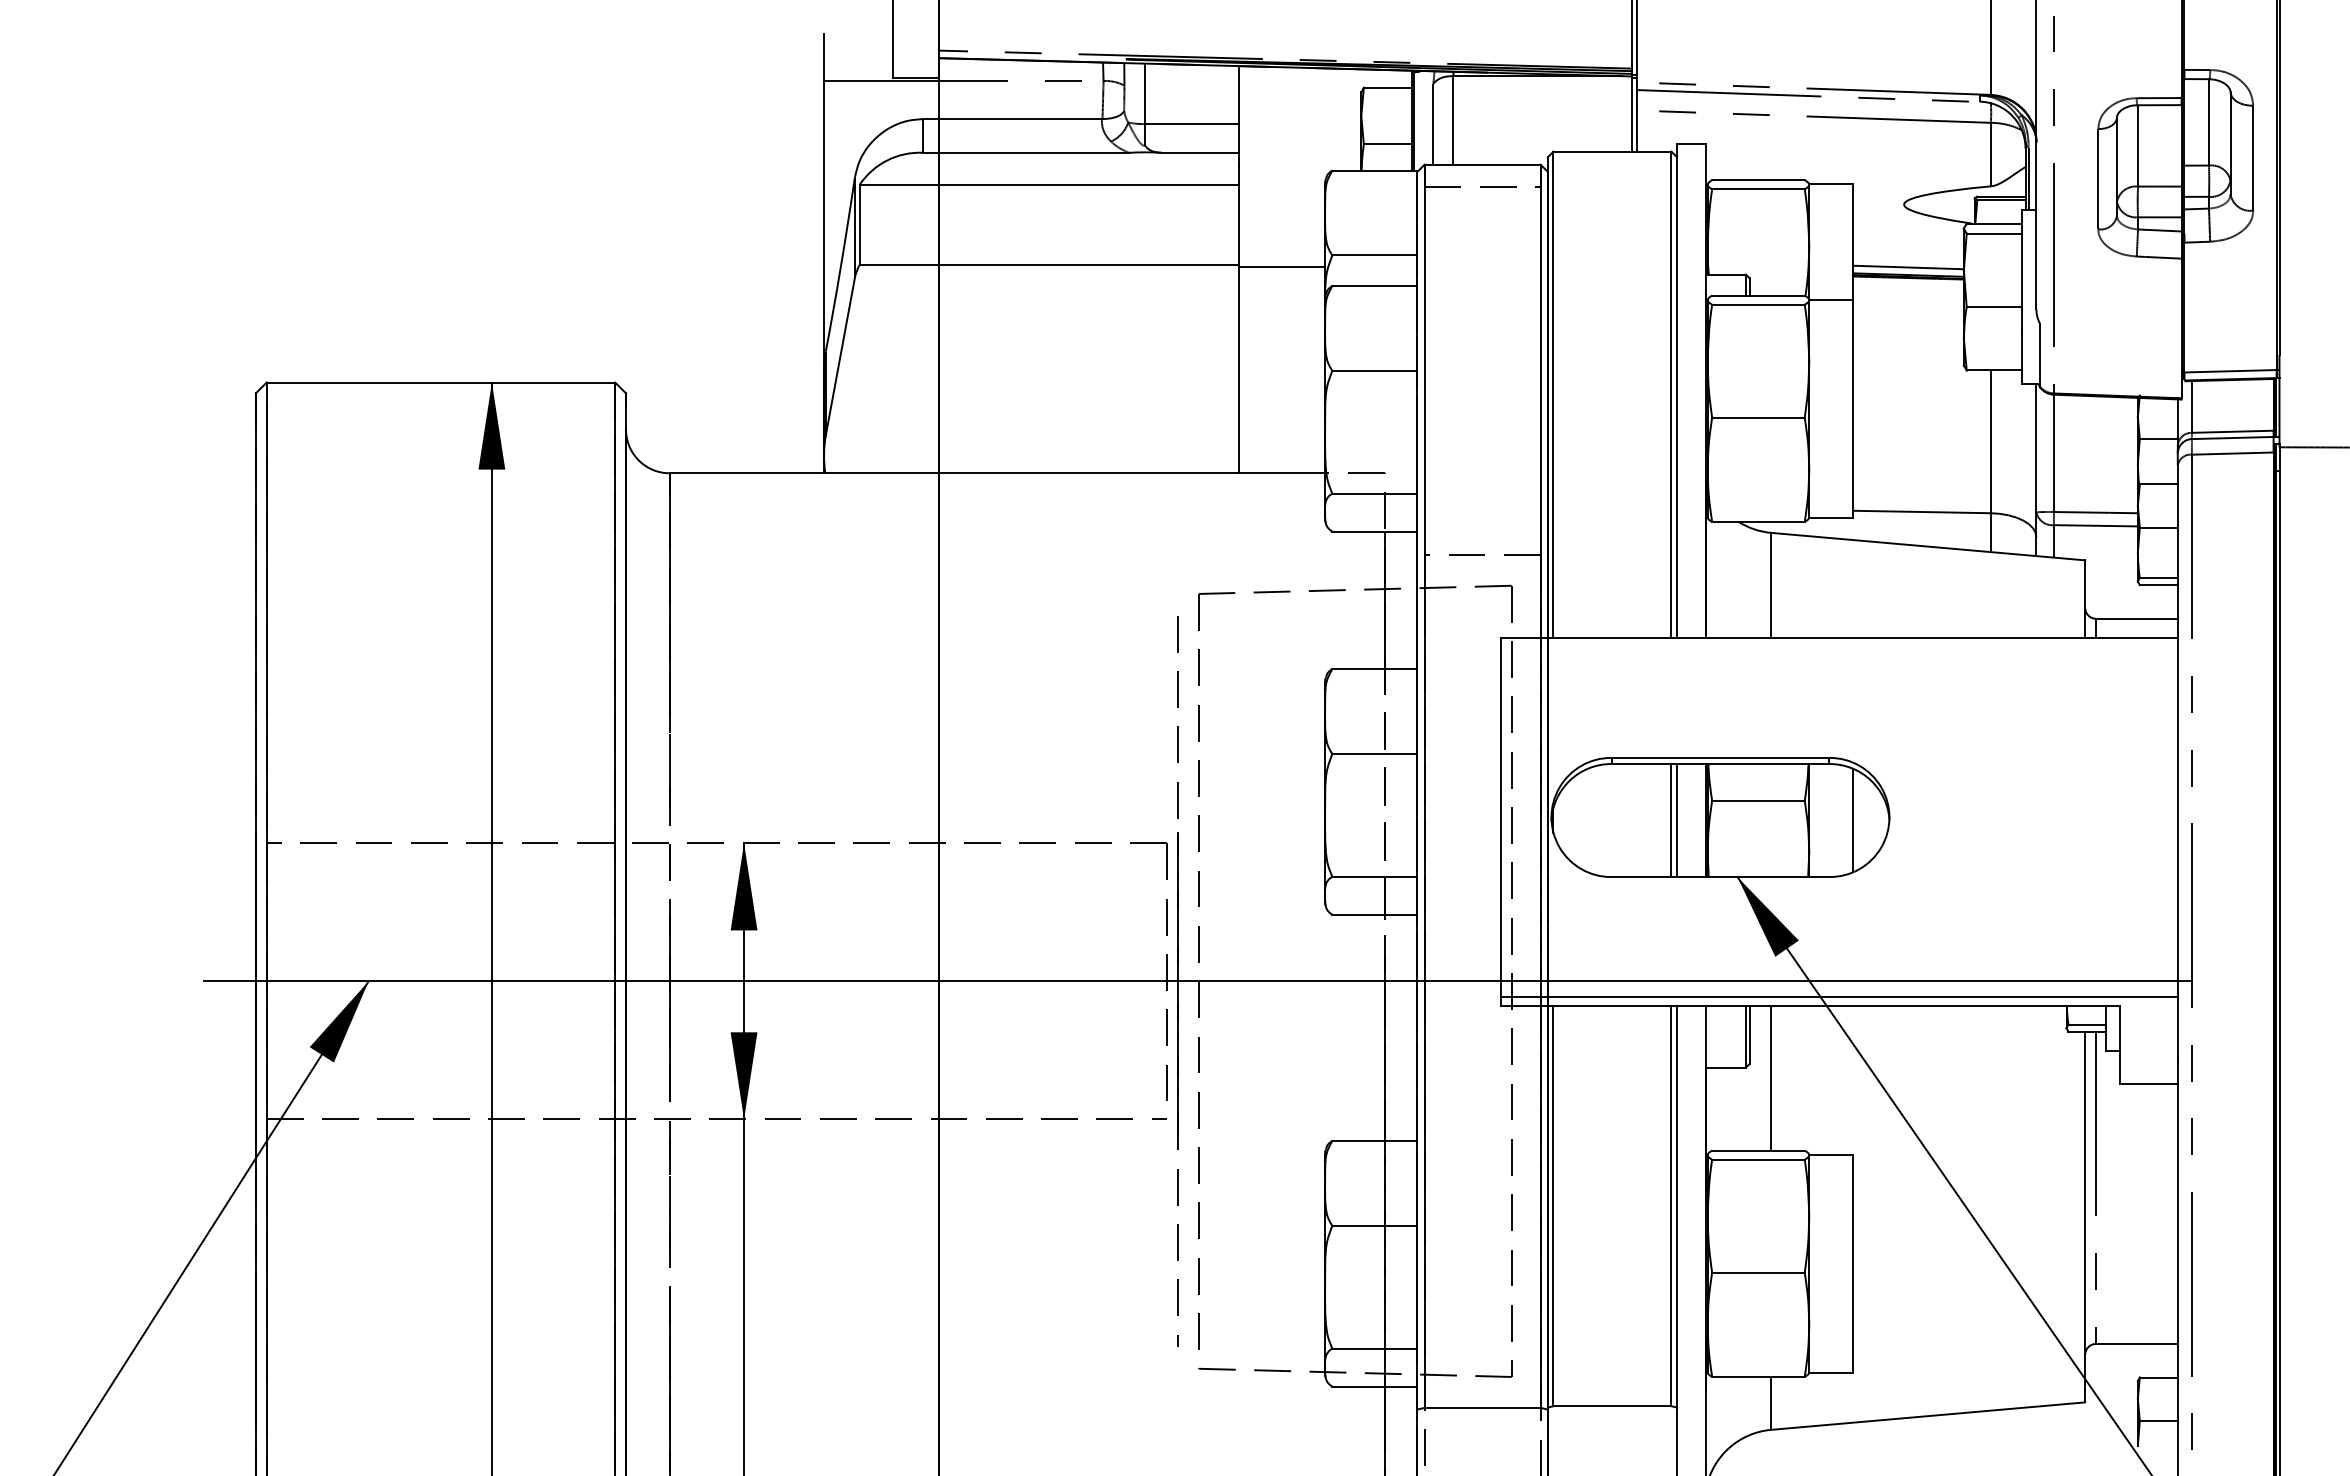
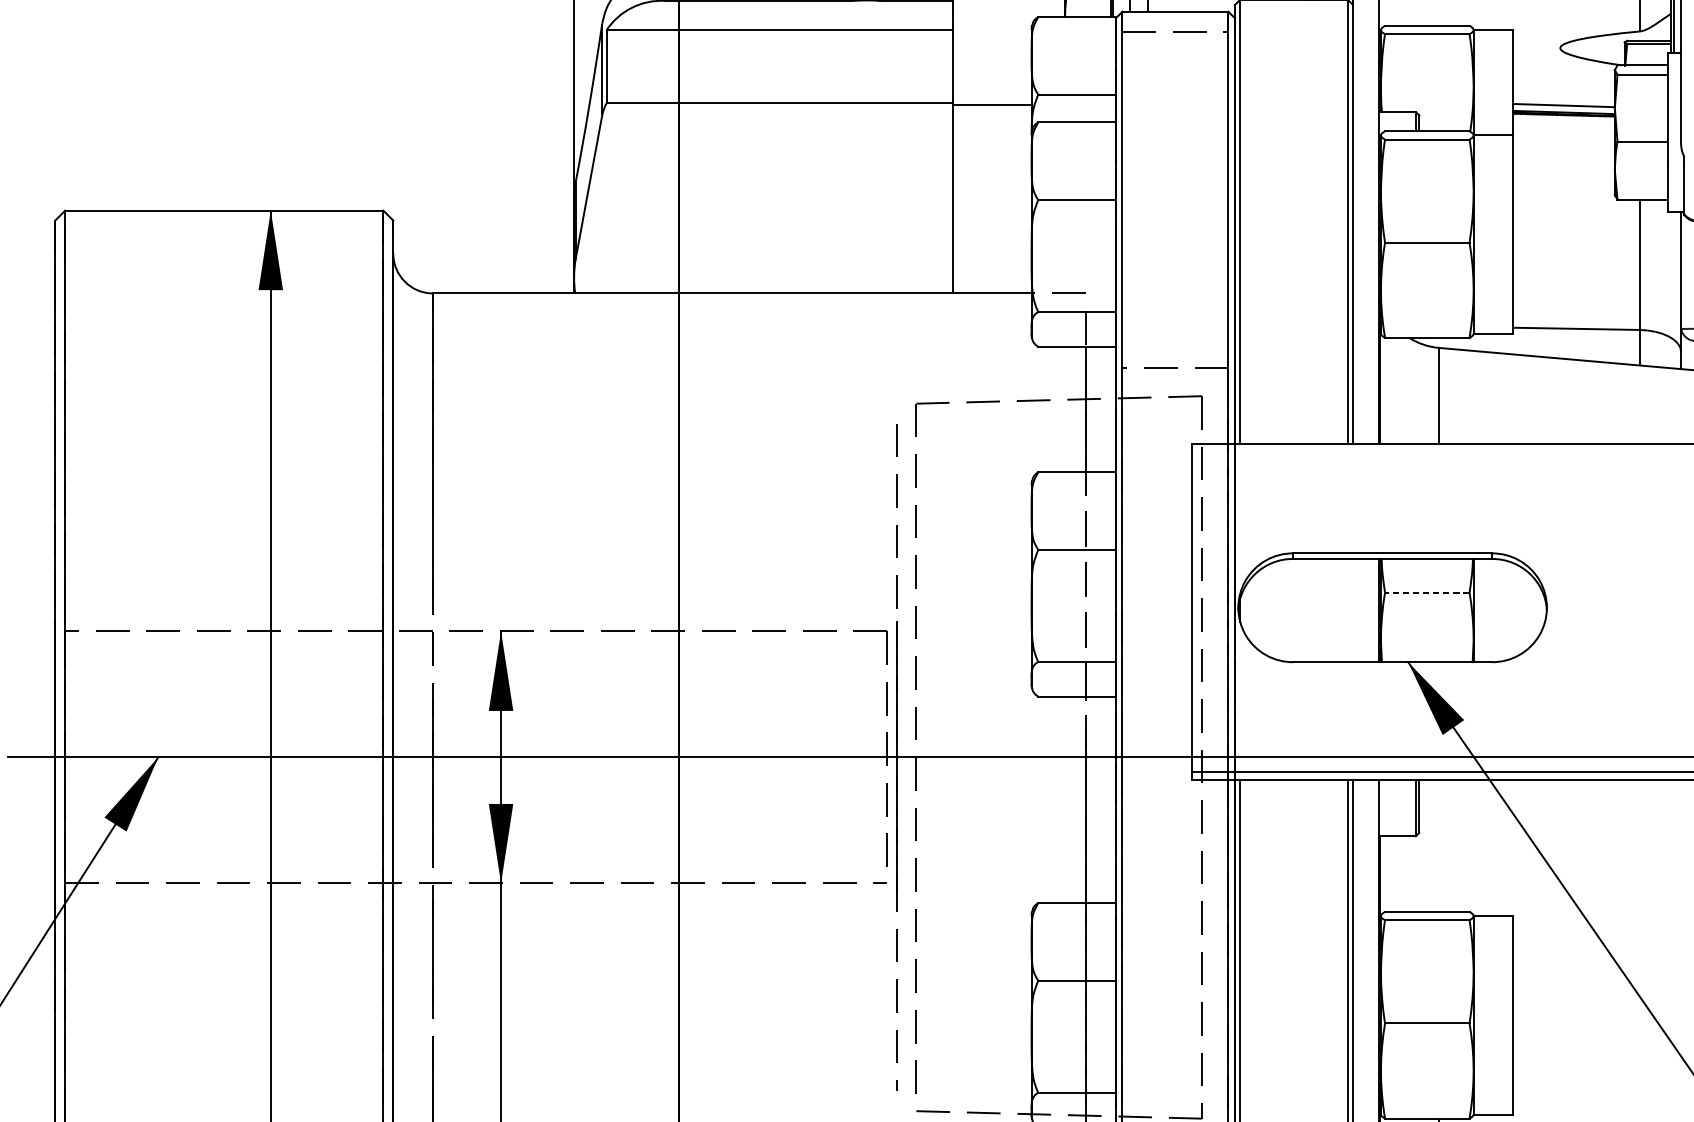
line: (1757, 800) -> (1426, 592), solid -> dashed
line: (1671, 820) -> (1347, 610), removed
line: (1677, 820) -> (1353, 610), removed
line: (1852, 820) -> (1513, 610), removed
line: (1771, 1077) -> (1439, 845), removed

